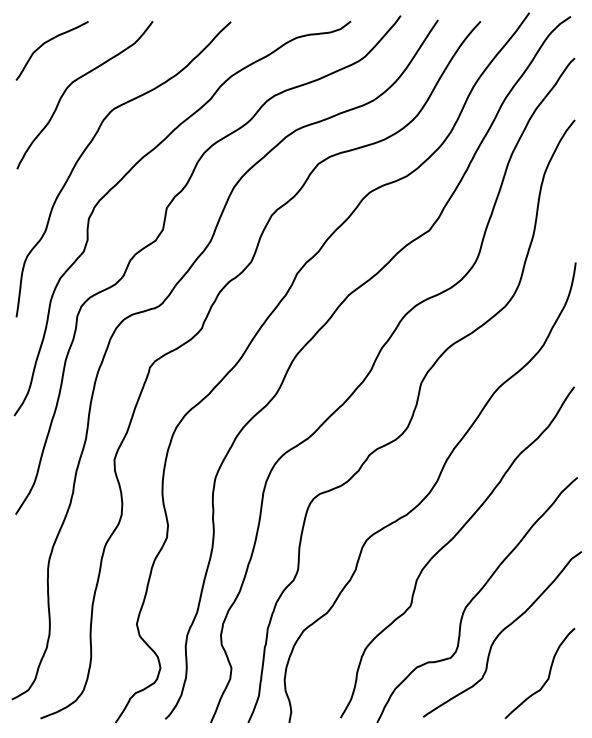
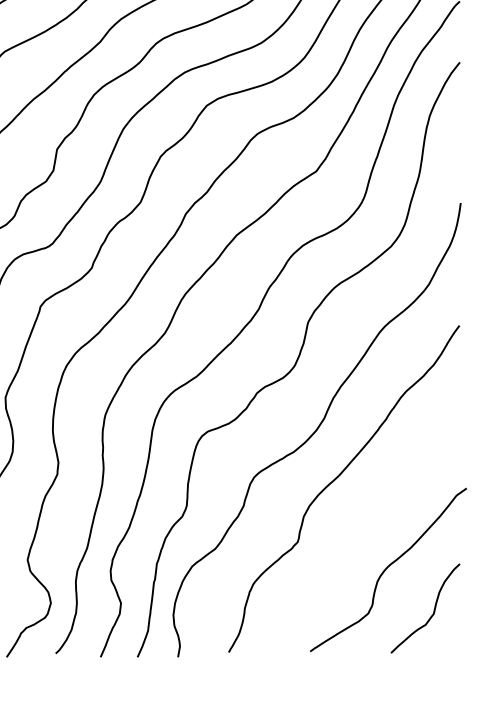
curve: (475, 597) -> (361, 533), removed

